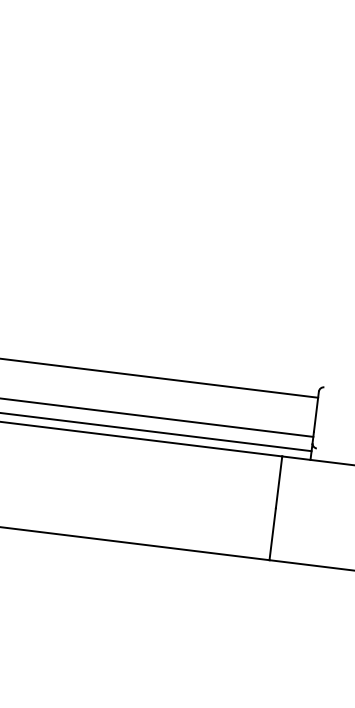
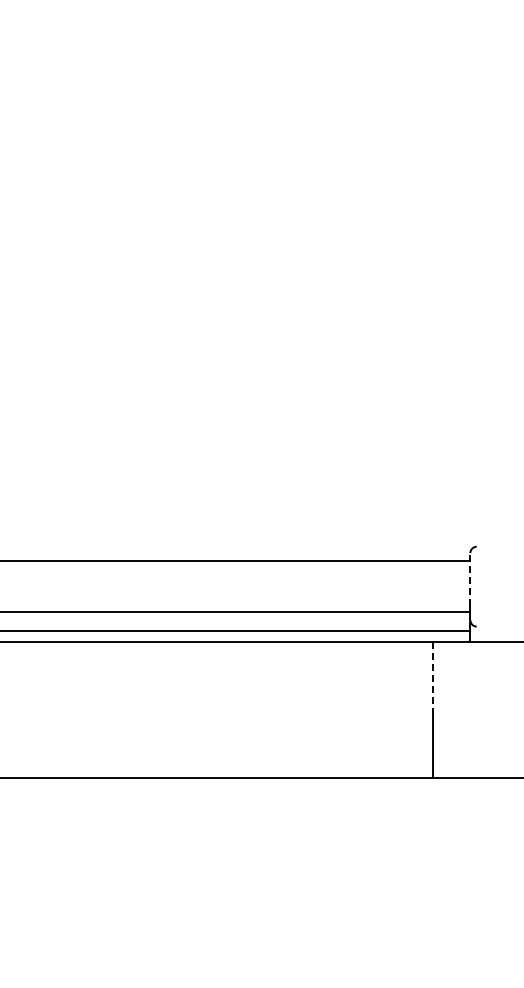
line: (316, 411) -> (470, 578), solid -> dashed
line: (279, 482) -> (433, 676), solid -> dashed

